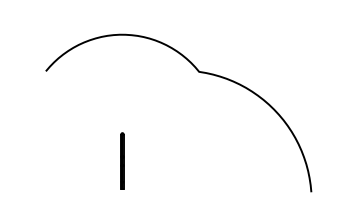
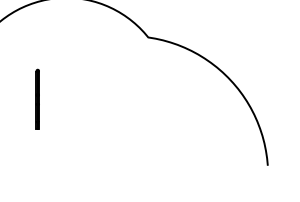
line: (122, 160) -> (37, 98), moved

